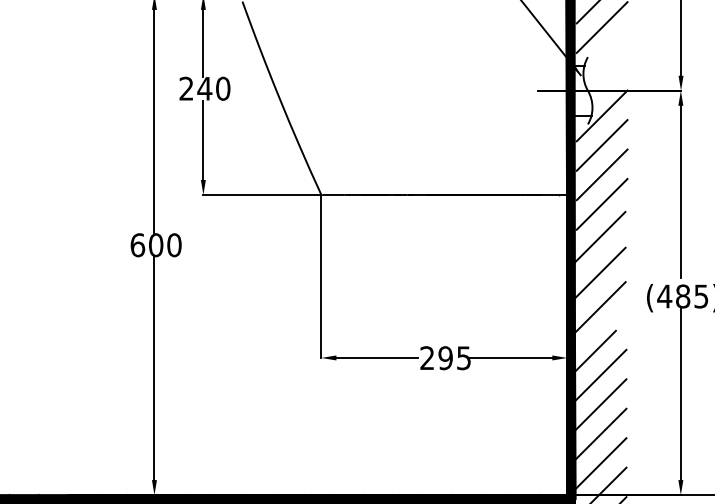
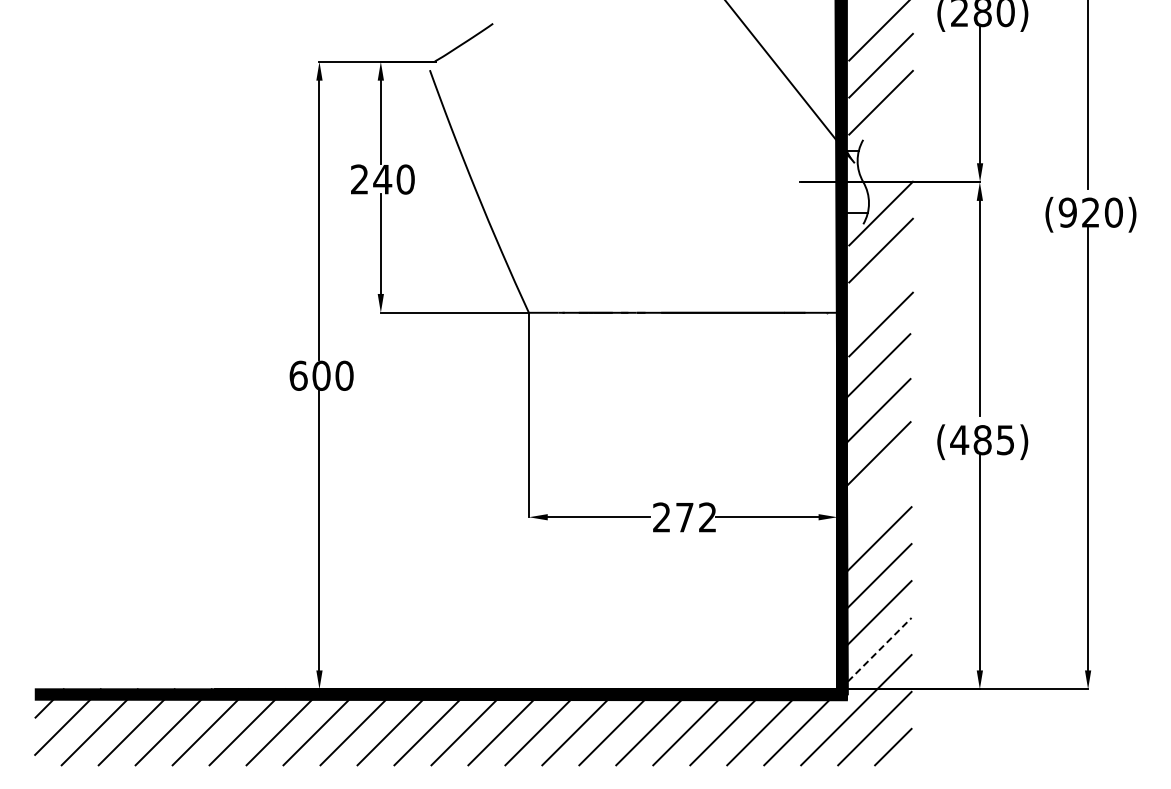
line: (601, 174) -> (880, 287), removed
line: (595, 350) -> (872, 508), removed
text: (454, 358) -> (695, 517), 295 -> 272
line: (601, 463) -> (880, 649), solid -> dashed

